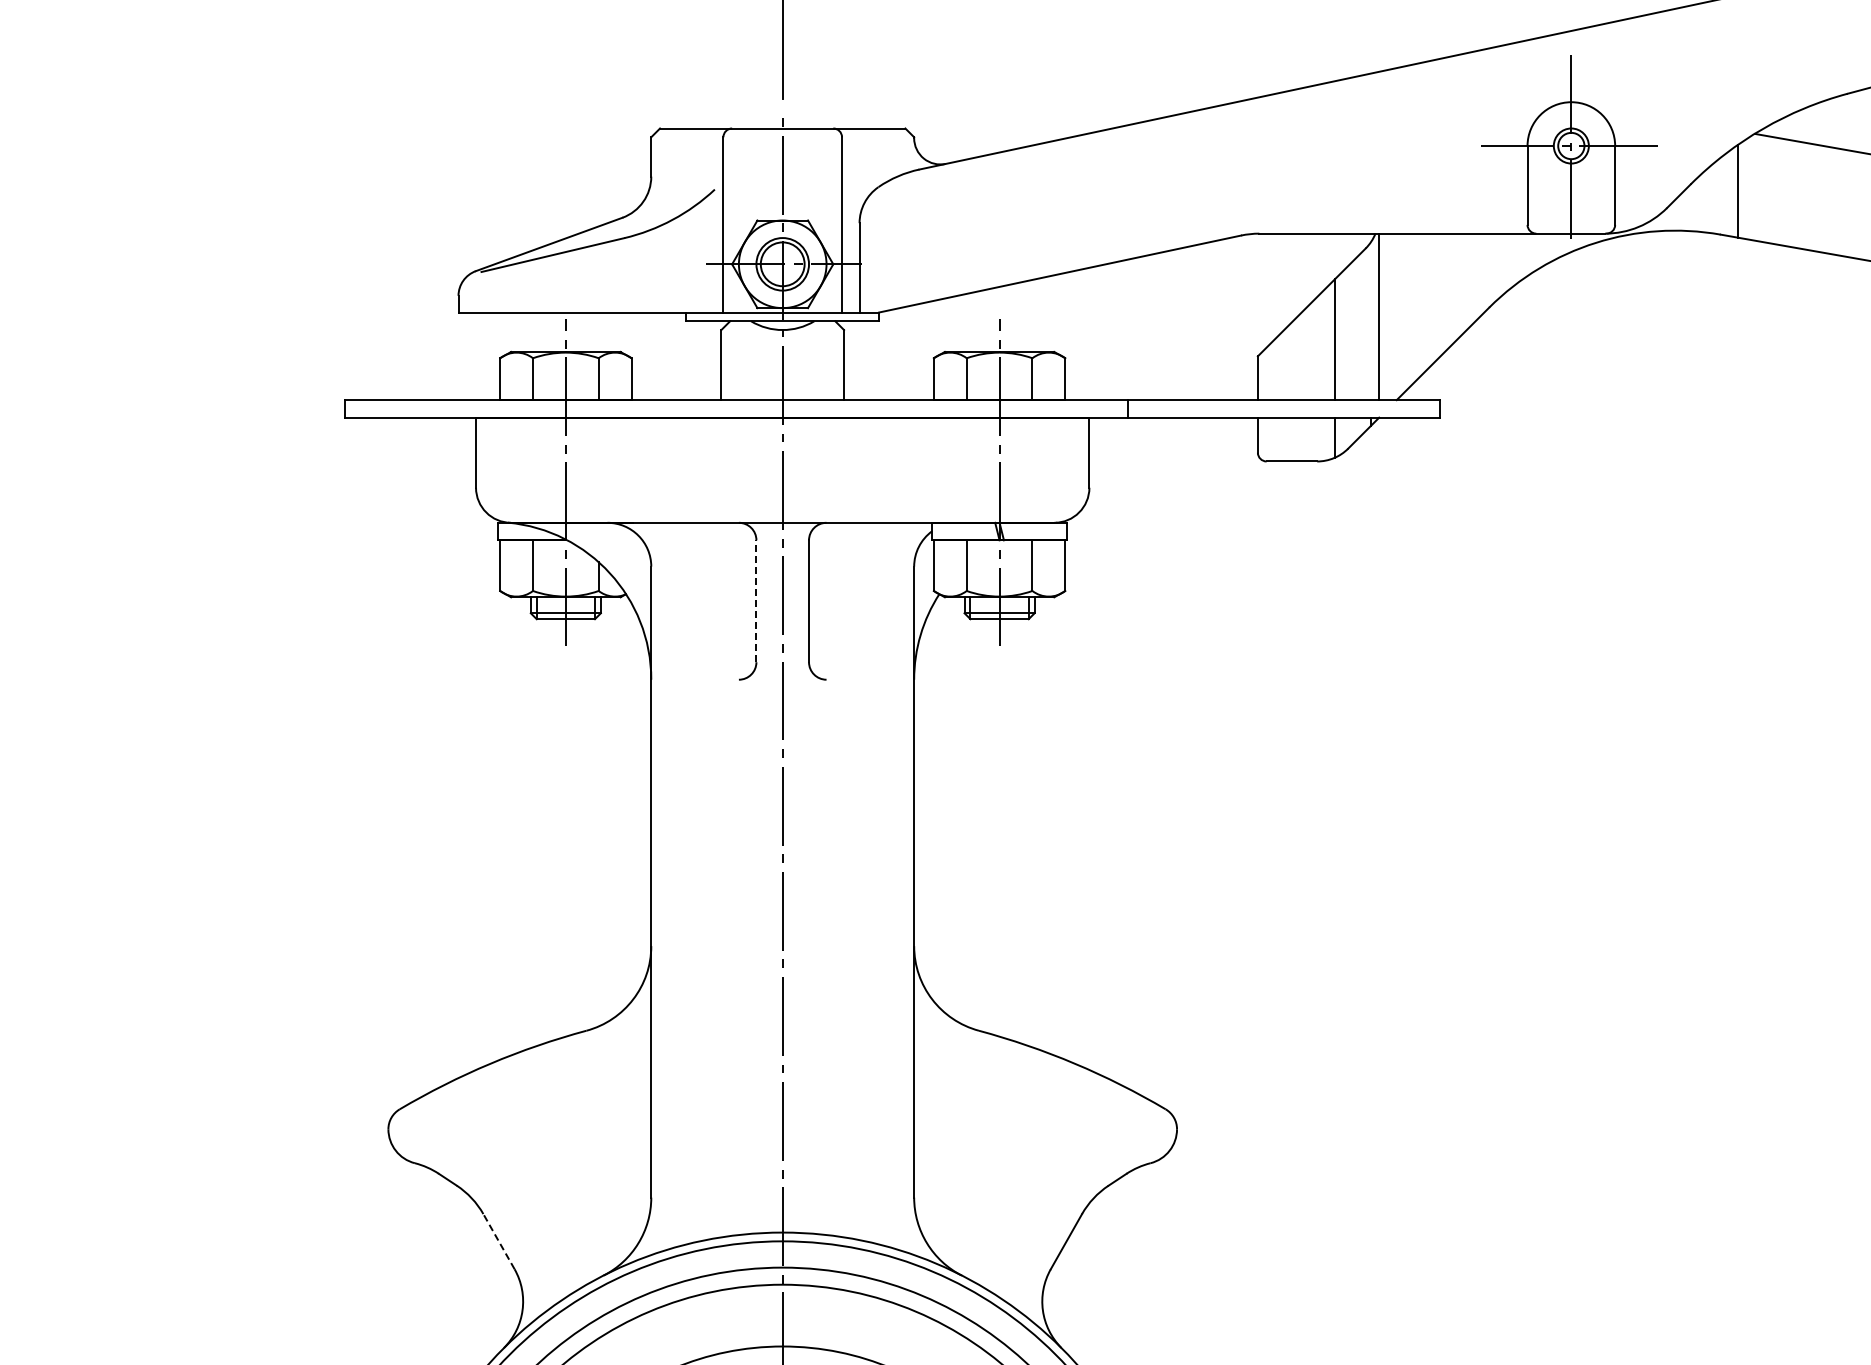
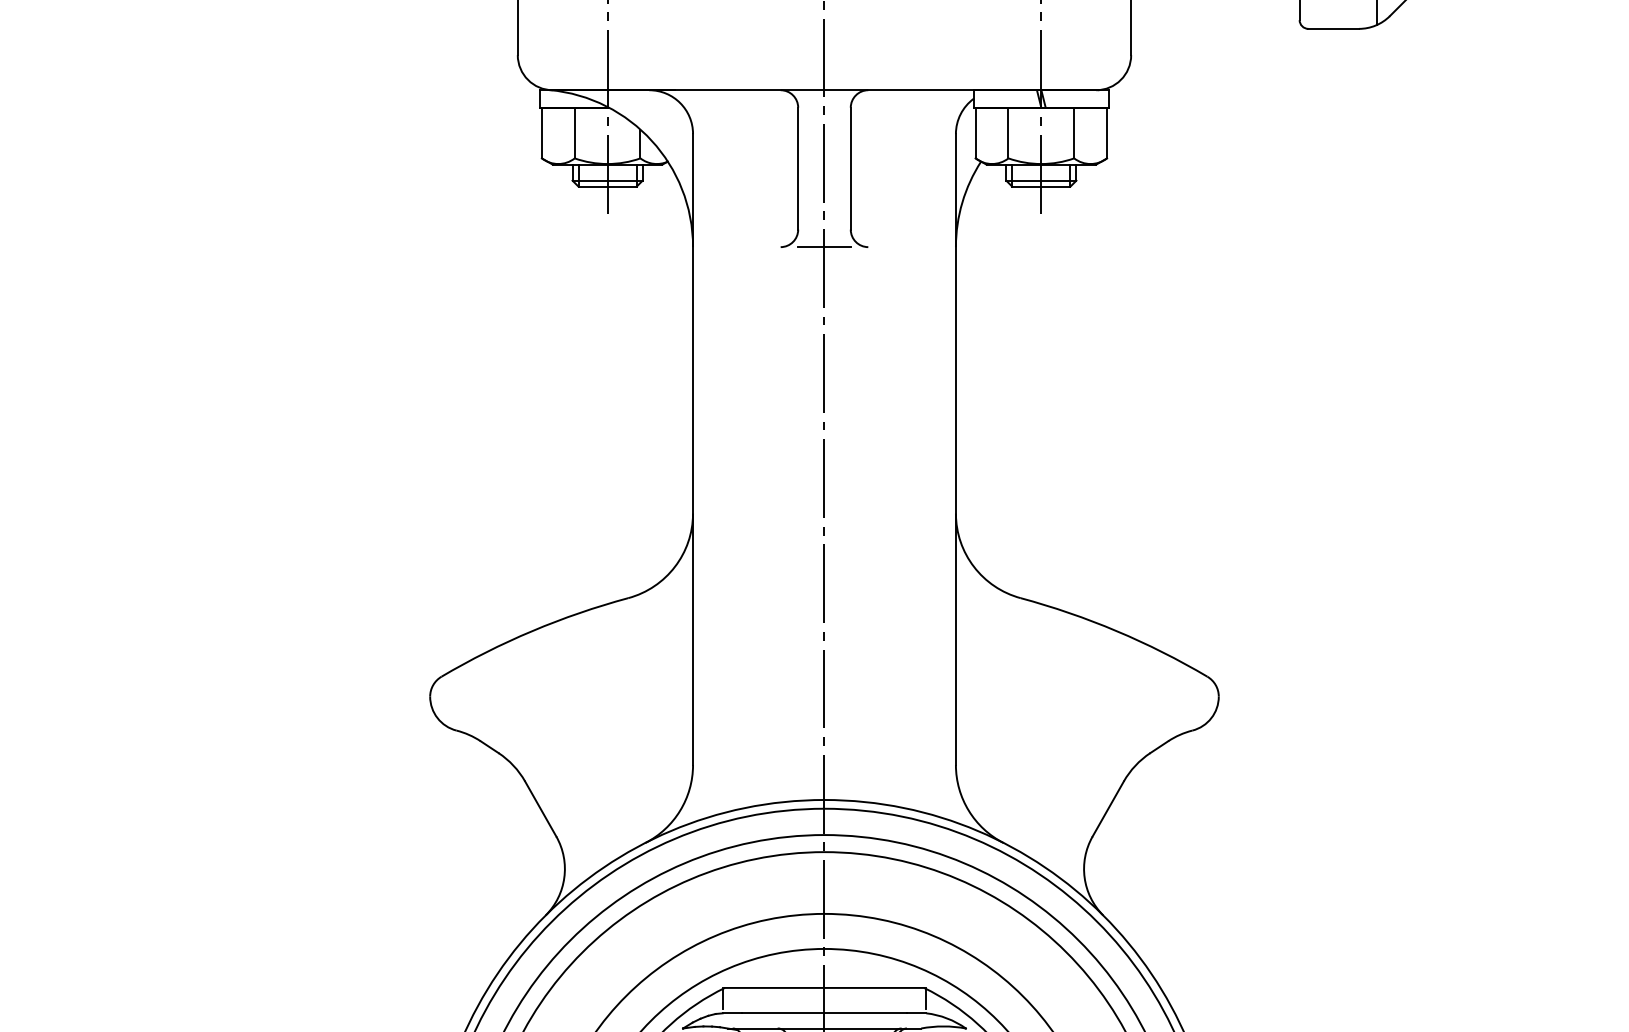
line: (756, 601) -> (798, 168), dashed -> solid
line: (782, 679) -> (824, 246), added
line: (499, 1241) -> (541, 808), dashed -> solid

